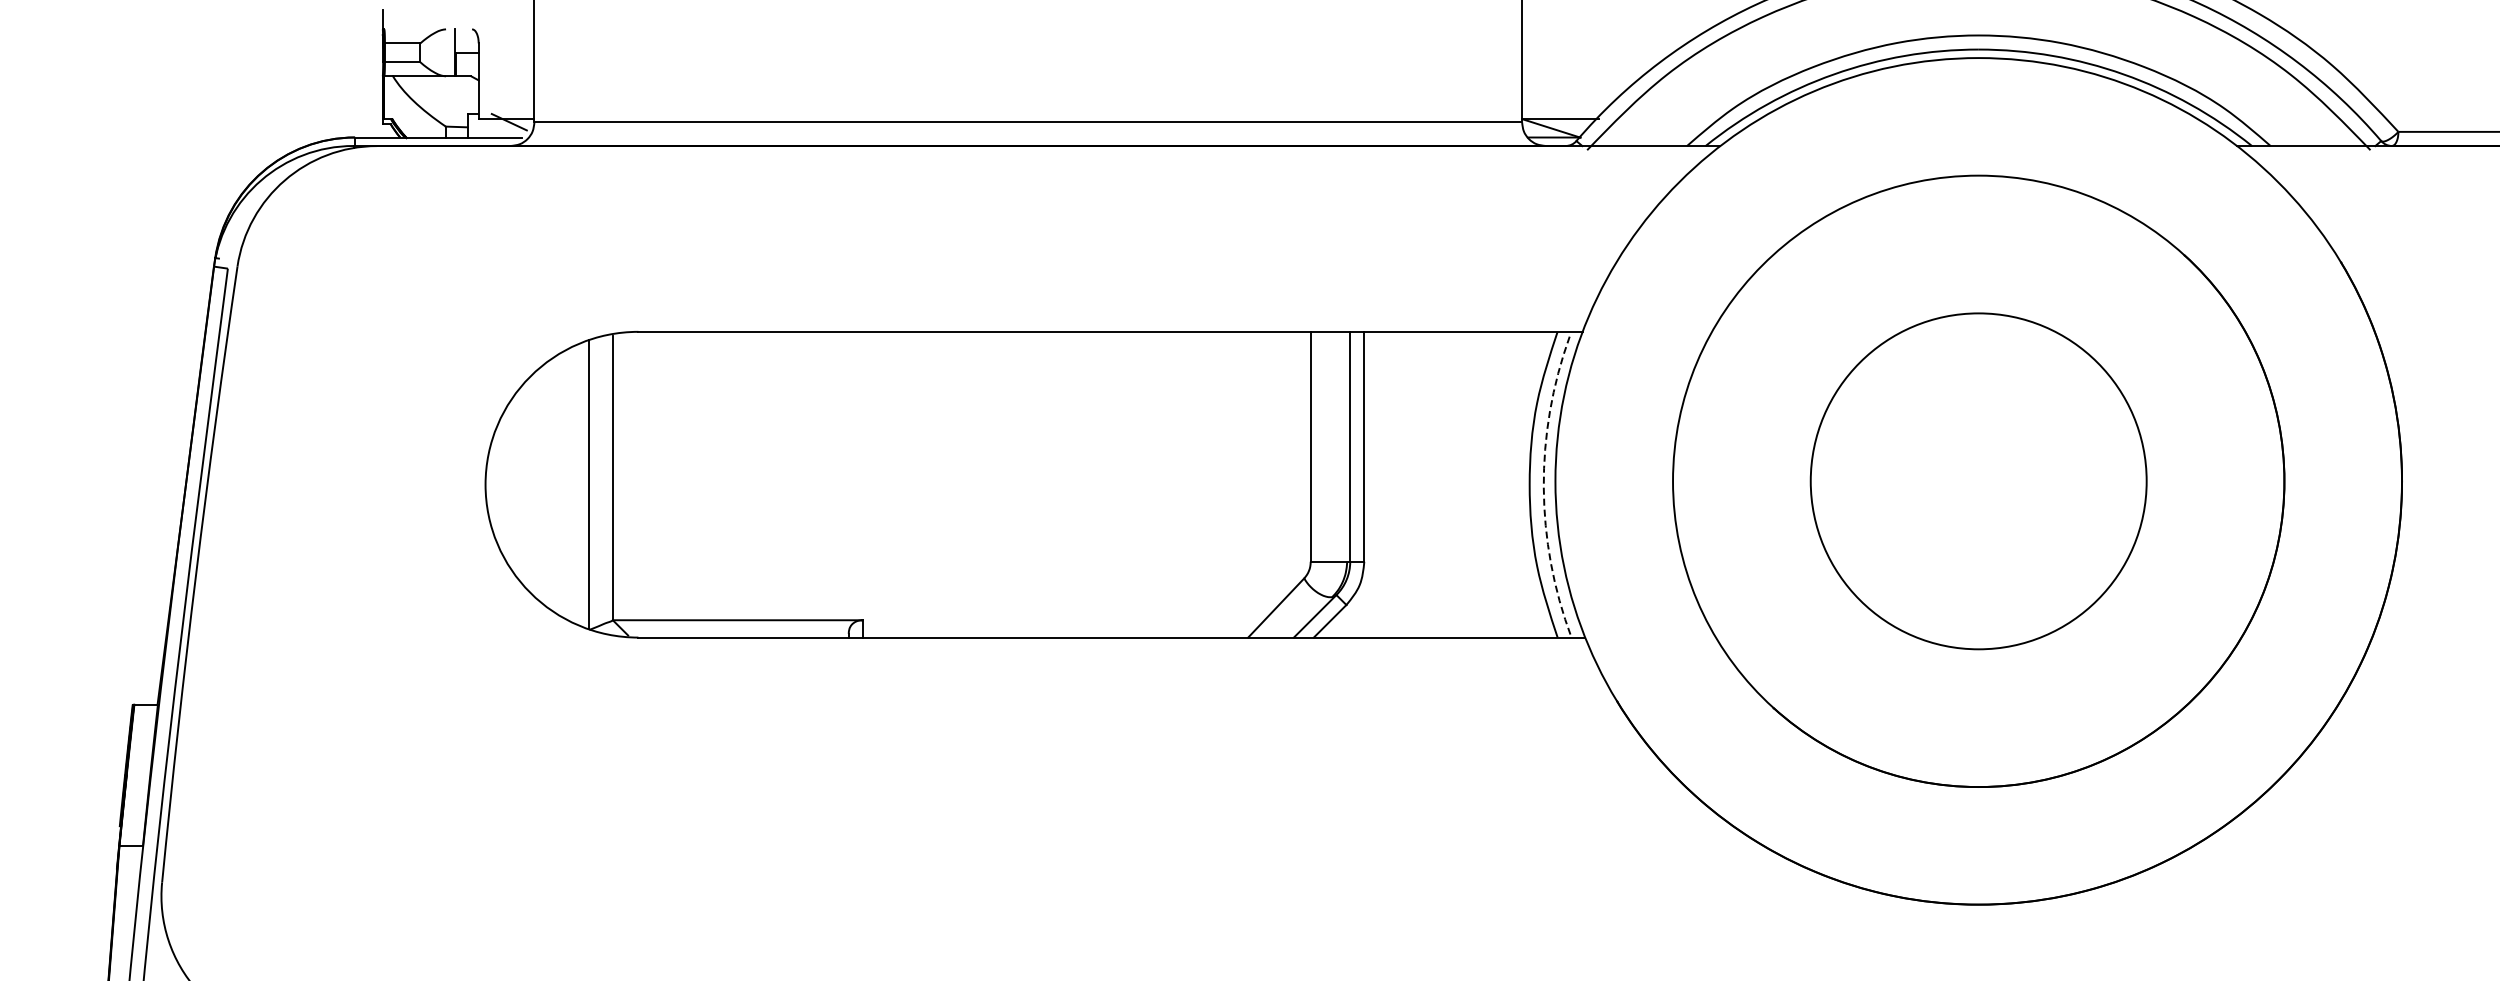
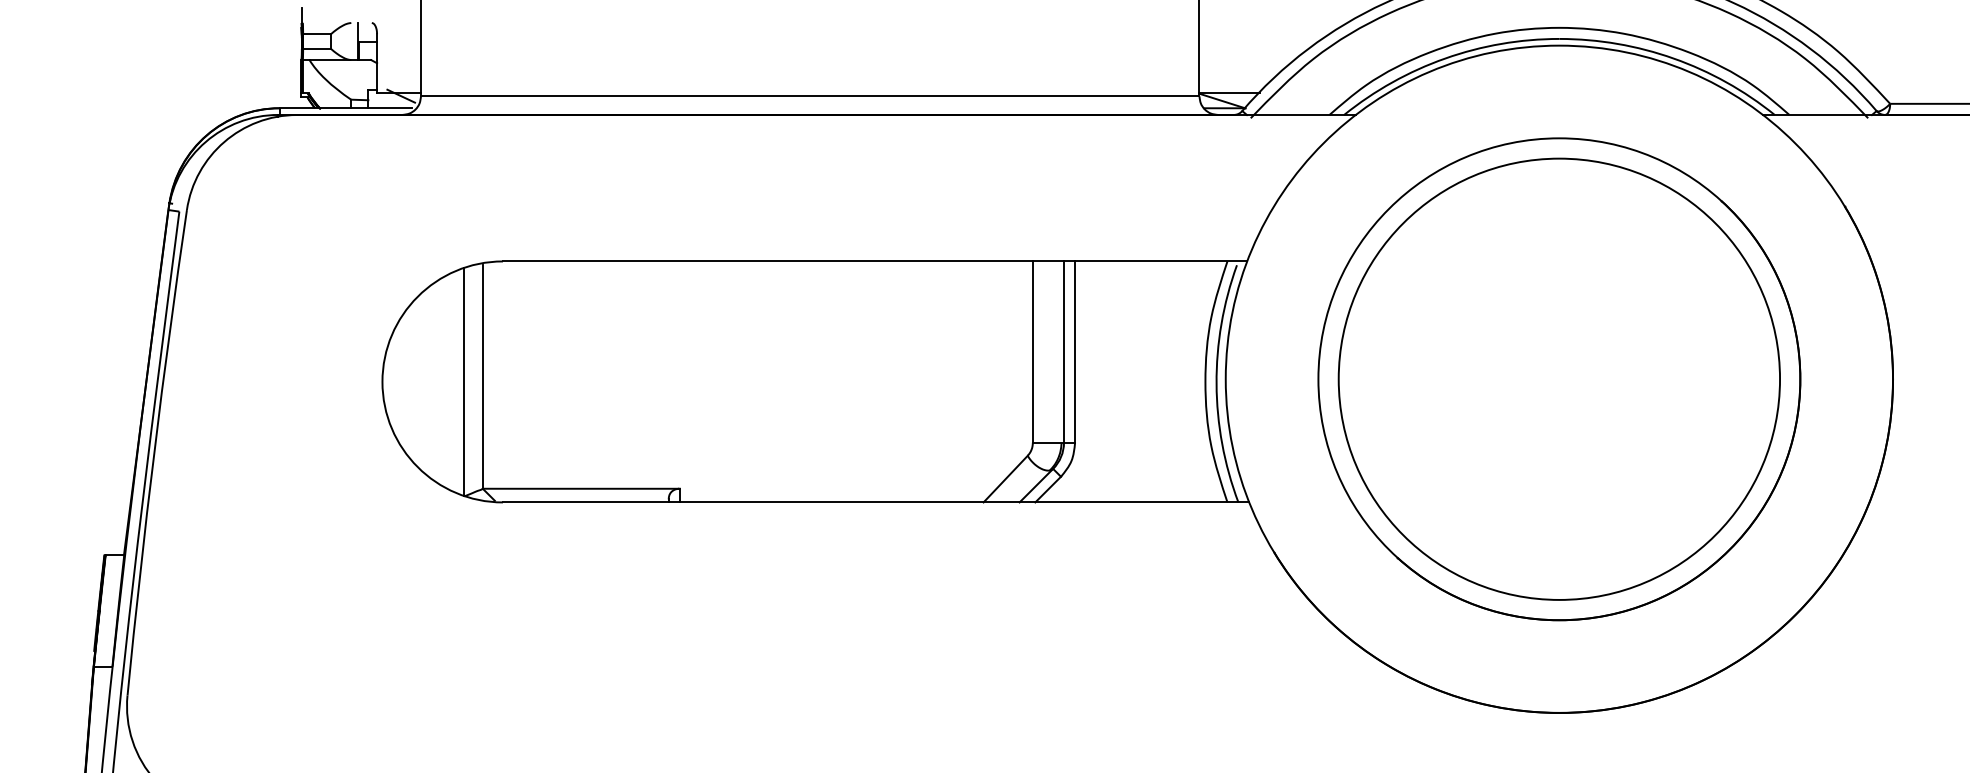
circle: (1978, 481) -> (1559, 379), size x1.67
arc: (1543, 487) -> (1216, 384), dashed -> solid

